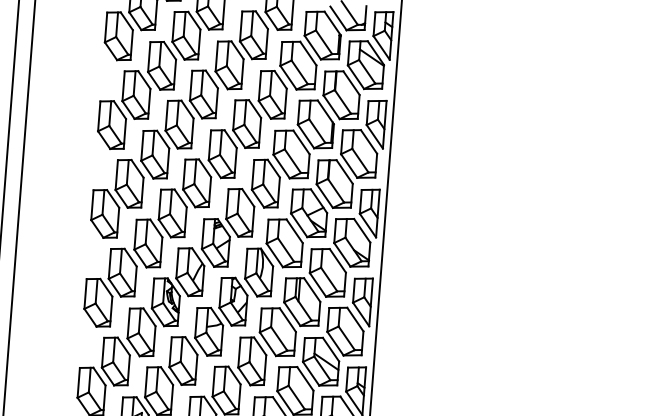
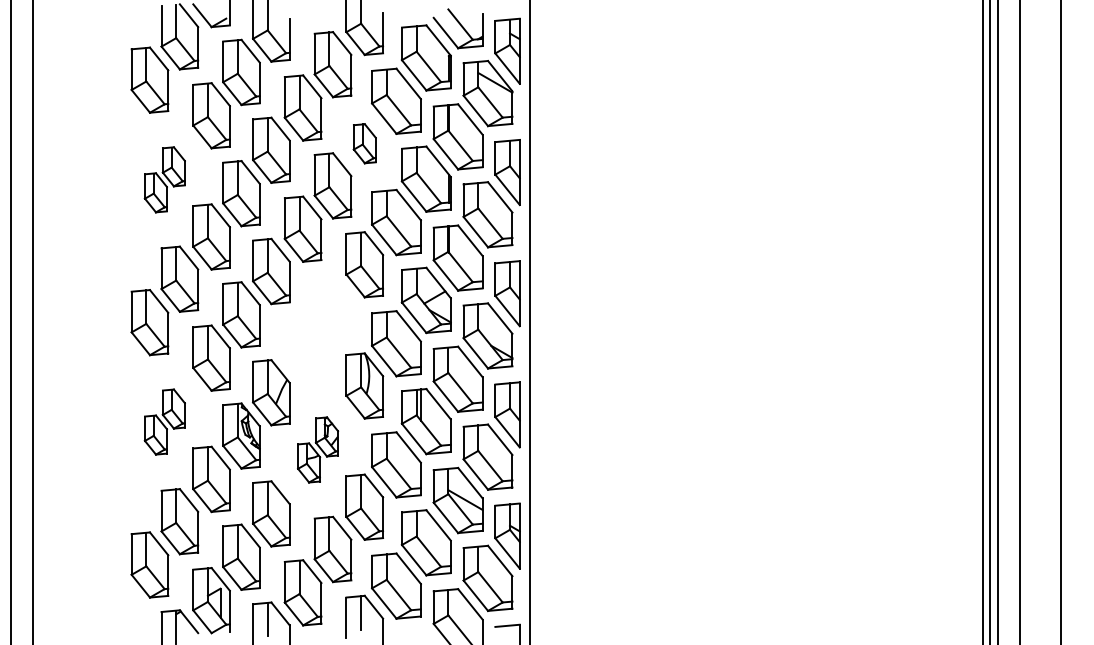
part: (272, 94) -> (364, 143), size x0.6
part: (123, 109) -> (164, 179), size x0.6
part: (227, 227) -> (317, 328), removed
part: (110, 287) -> (164, 421), size x0.6
part: (220, 316) -> (317, 449), size x0.6

